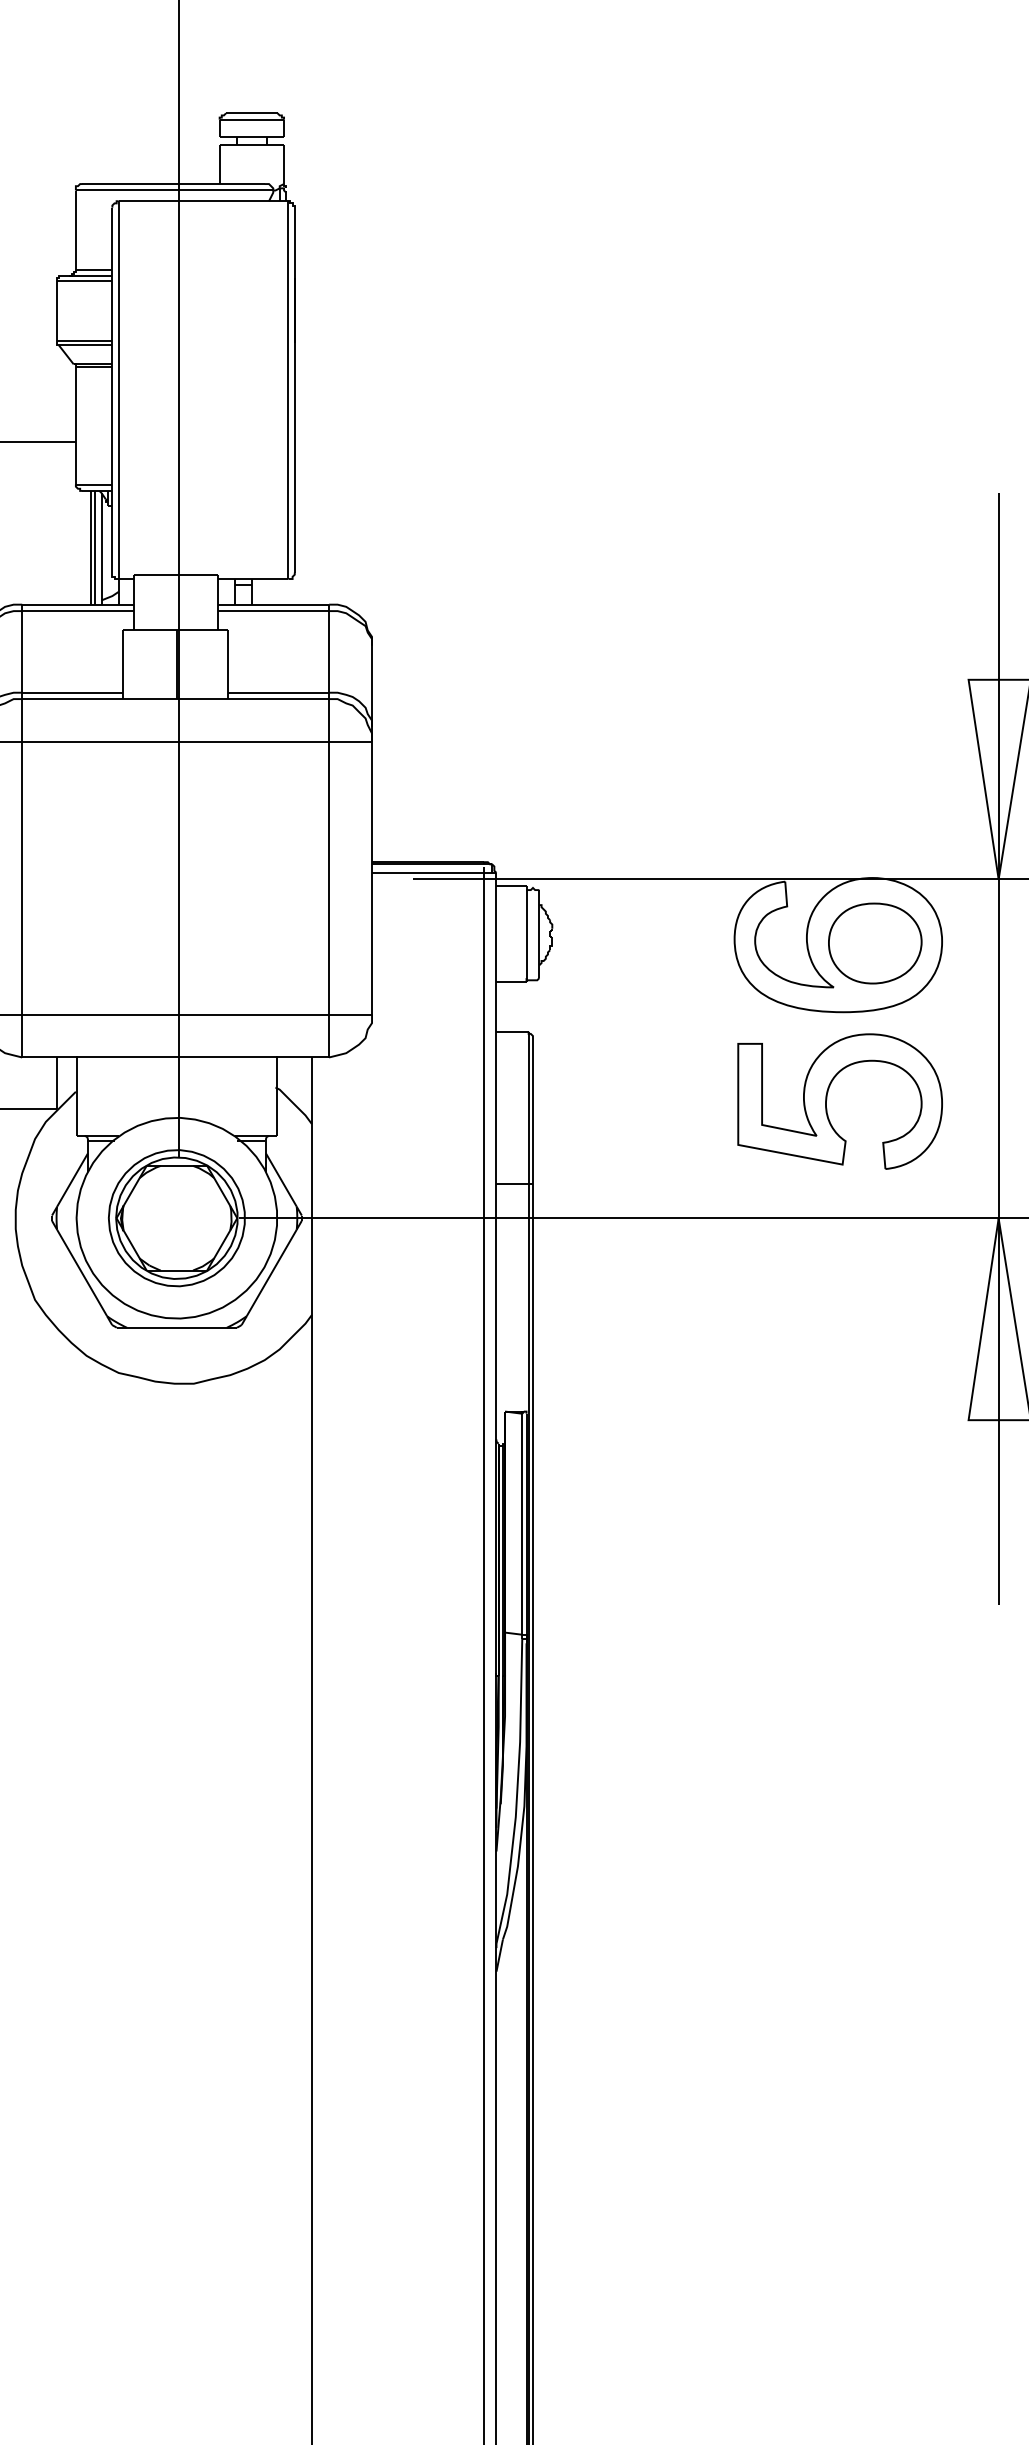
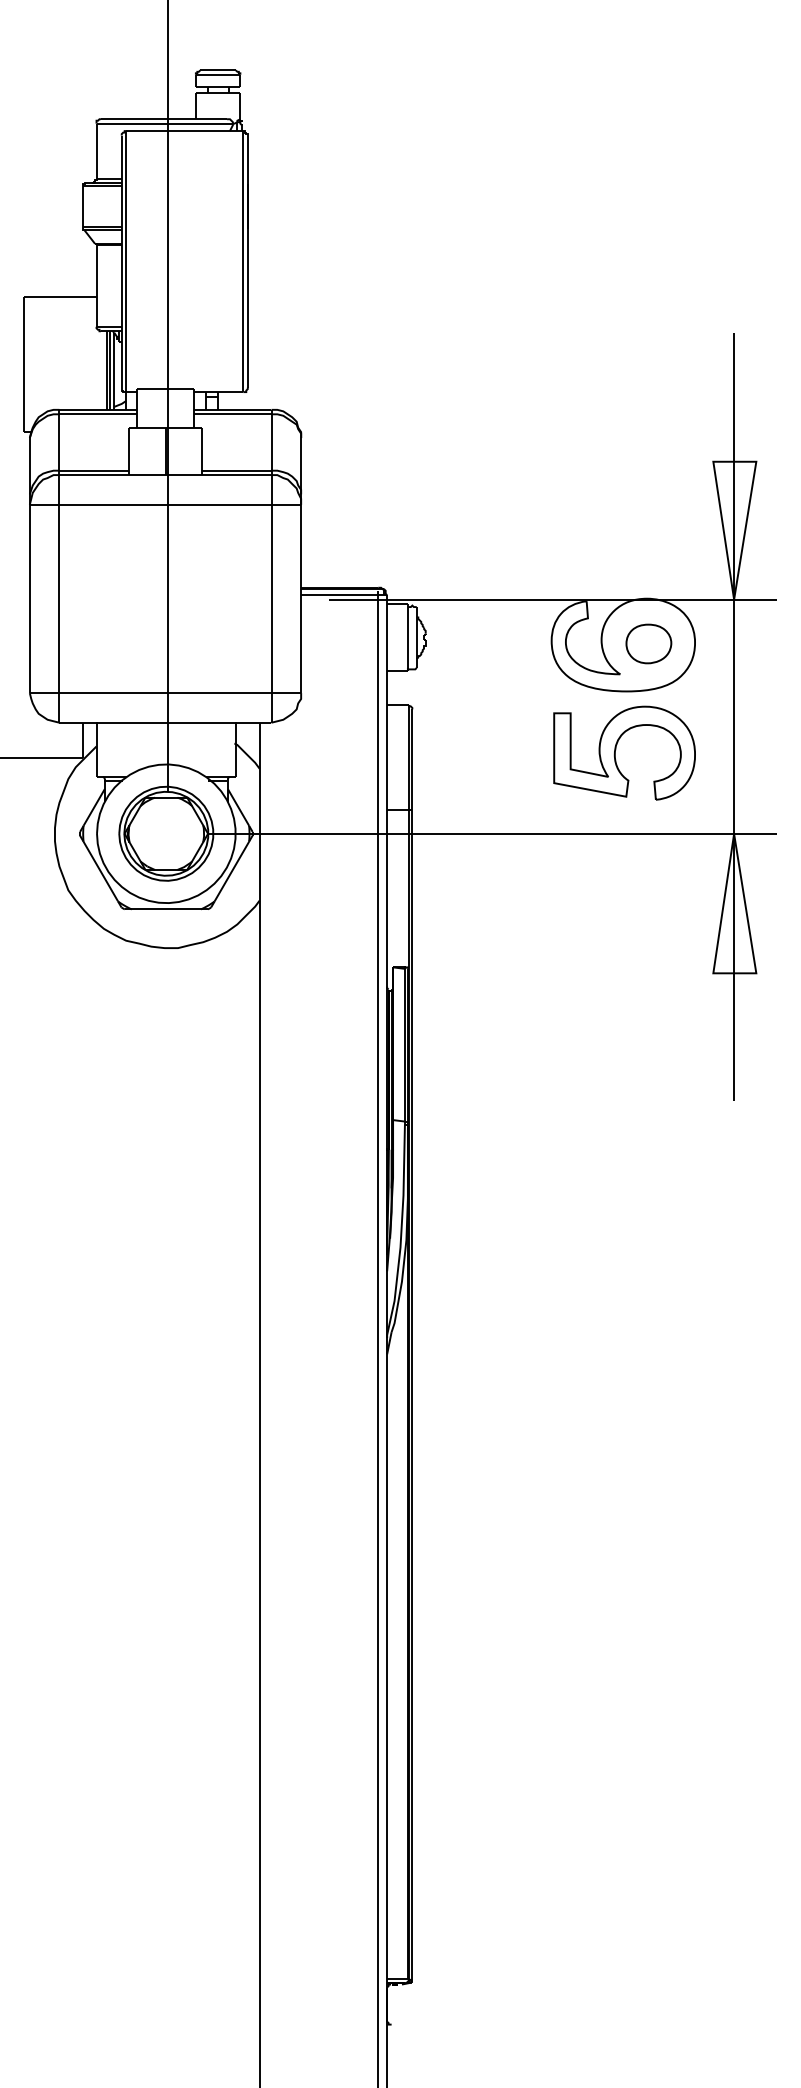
part: (874, 942) -> (648, 643), size x0.7

